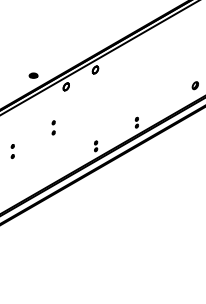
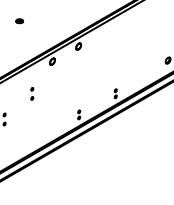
part: (33, 75) -> (19, 21), moved
part: (53, 127) -> (32, 93), moved

